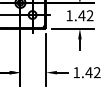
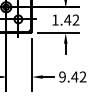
text: (76, 72) -> (62, 76), 1.42 -> 9.42

